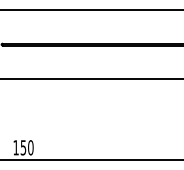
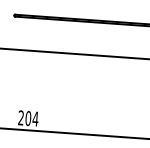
text: (23, 147) -> (28, 118), 150 -> 204

